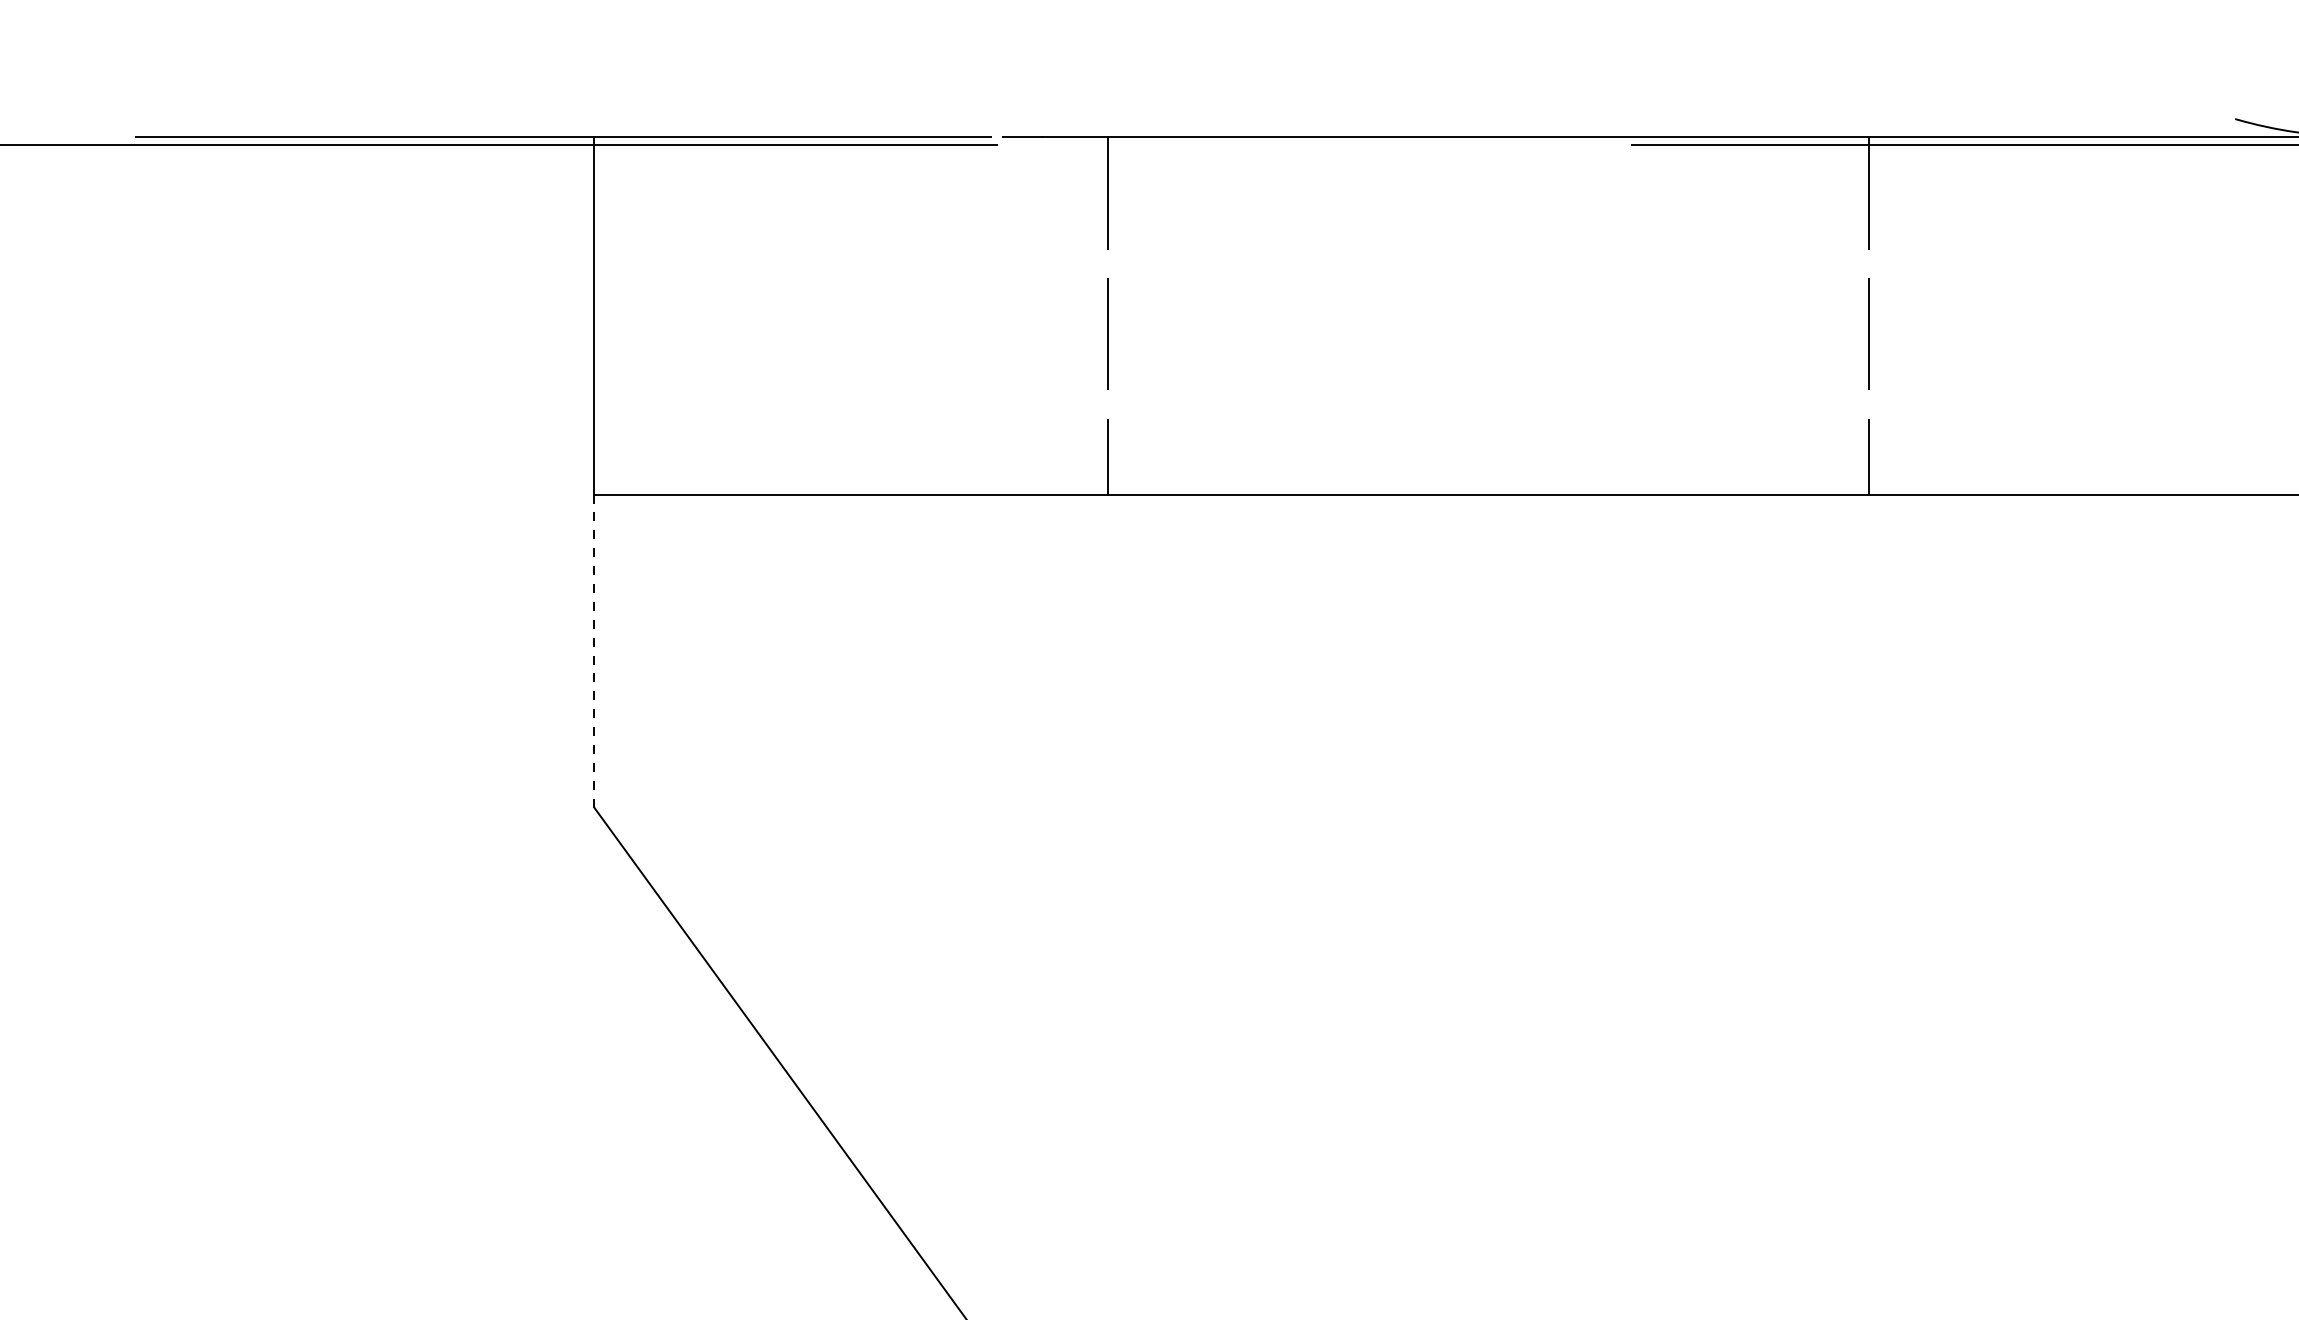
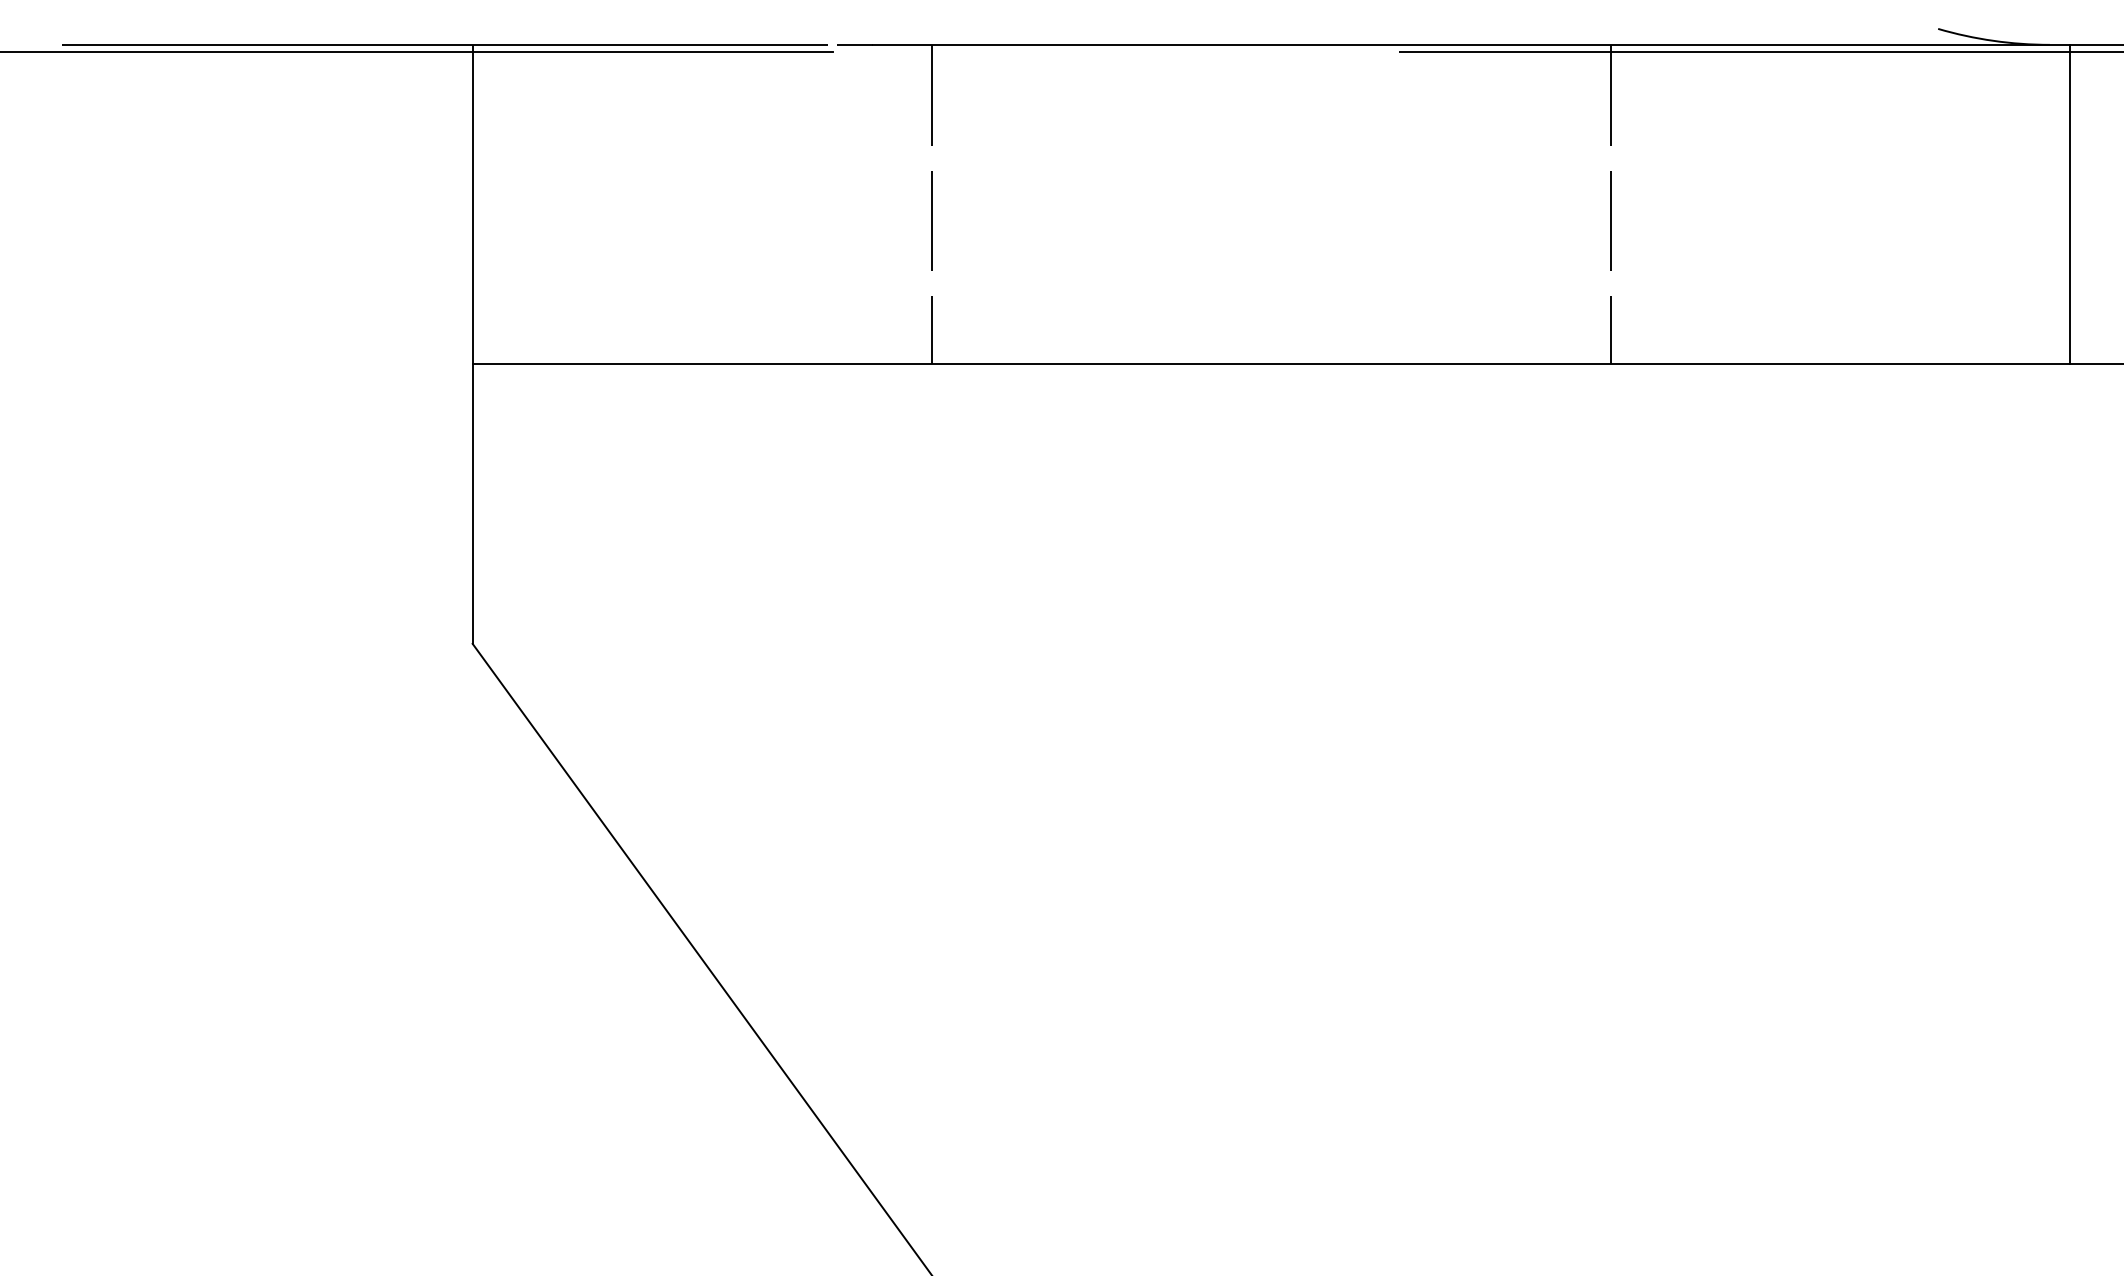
line: (594, 651) -> (472, 504), dashed -> solid

